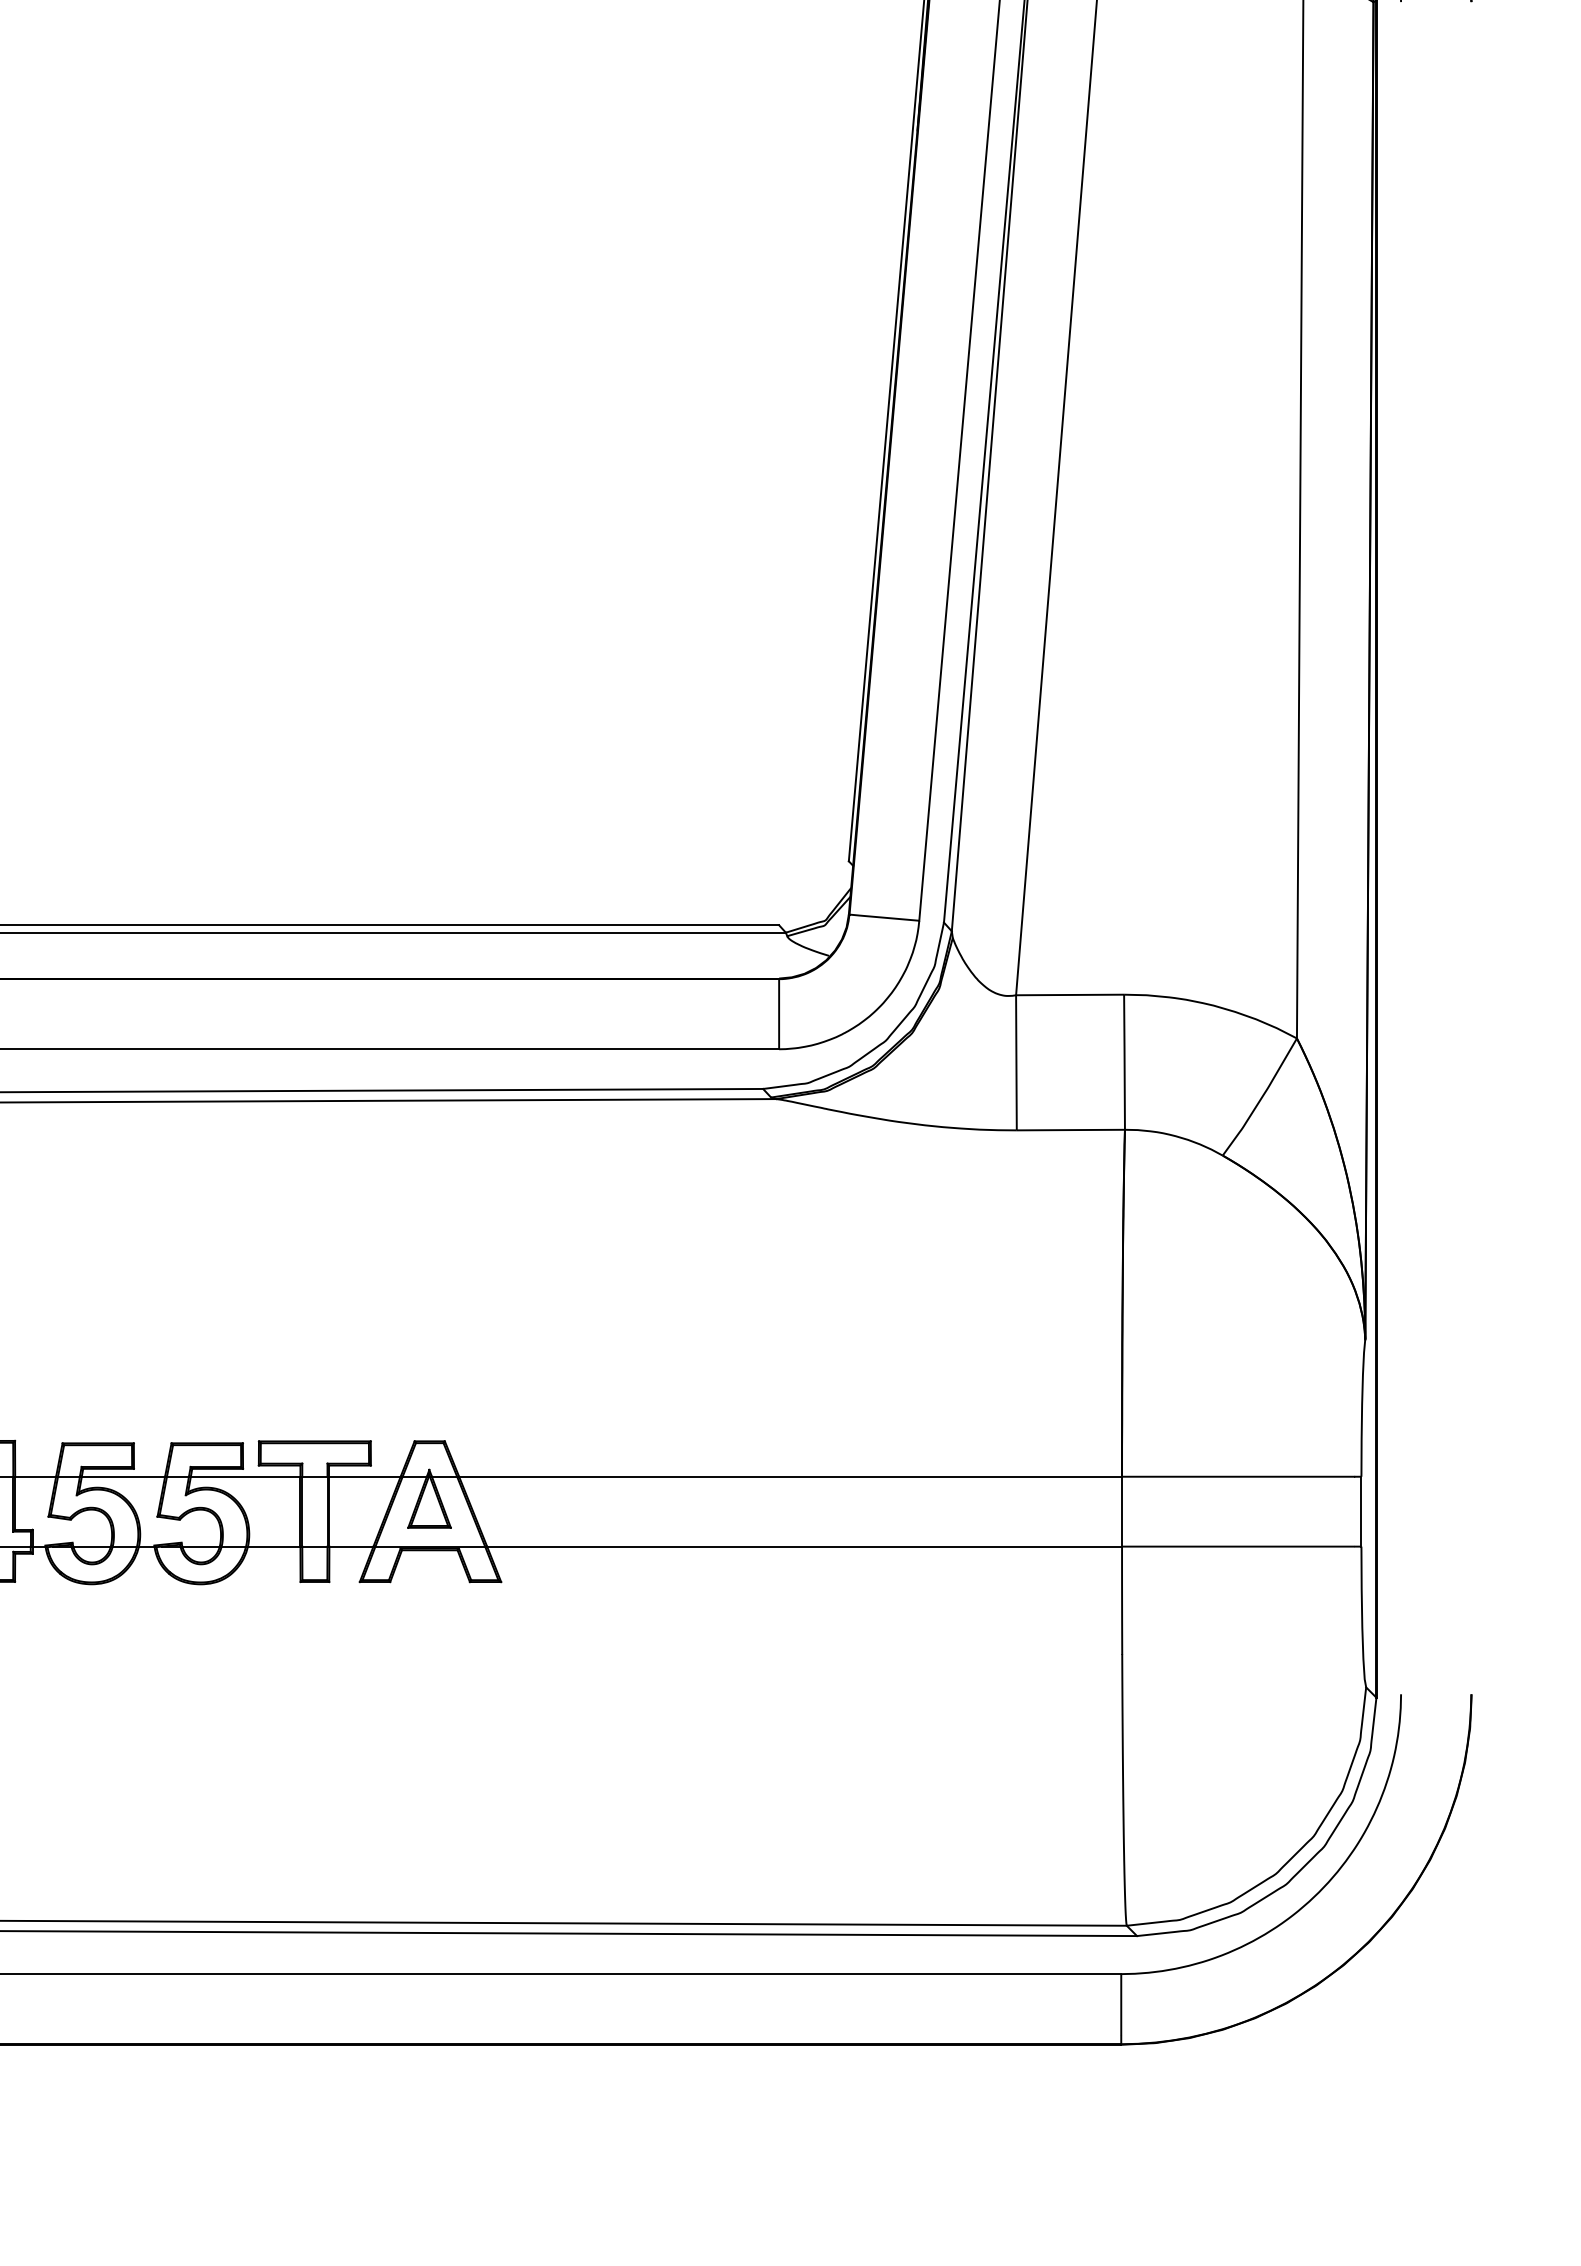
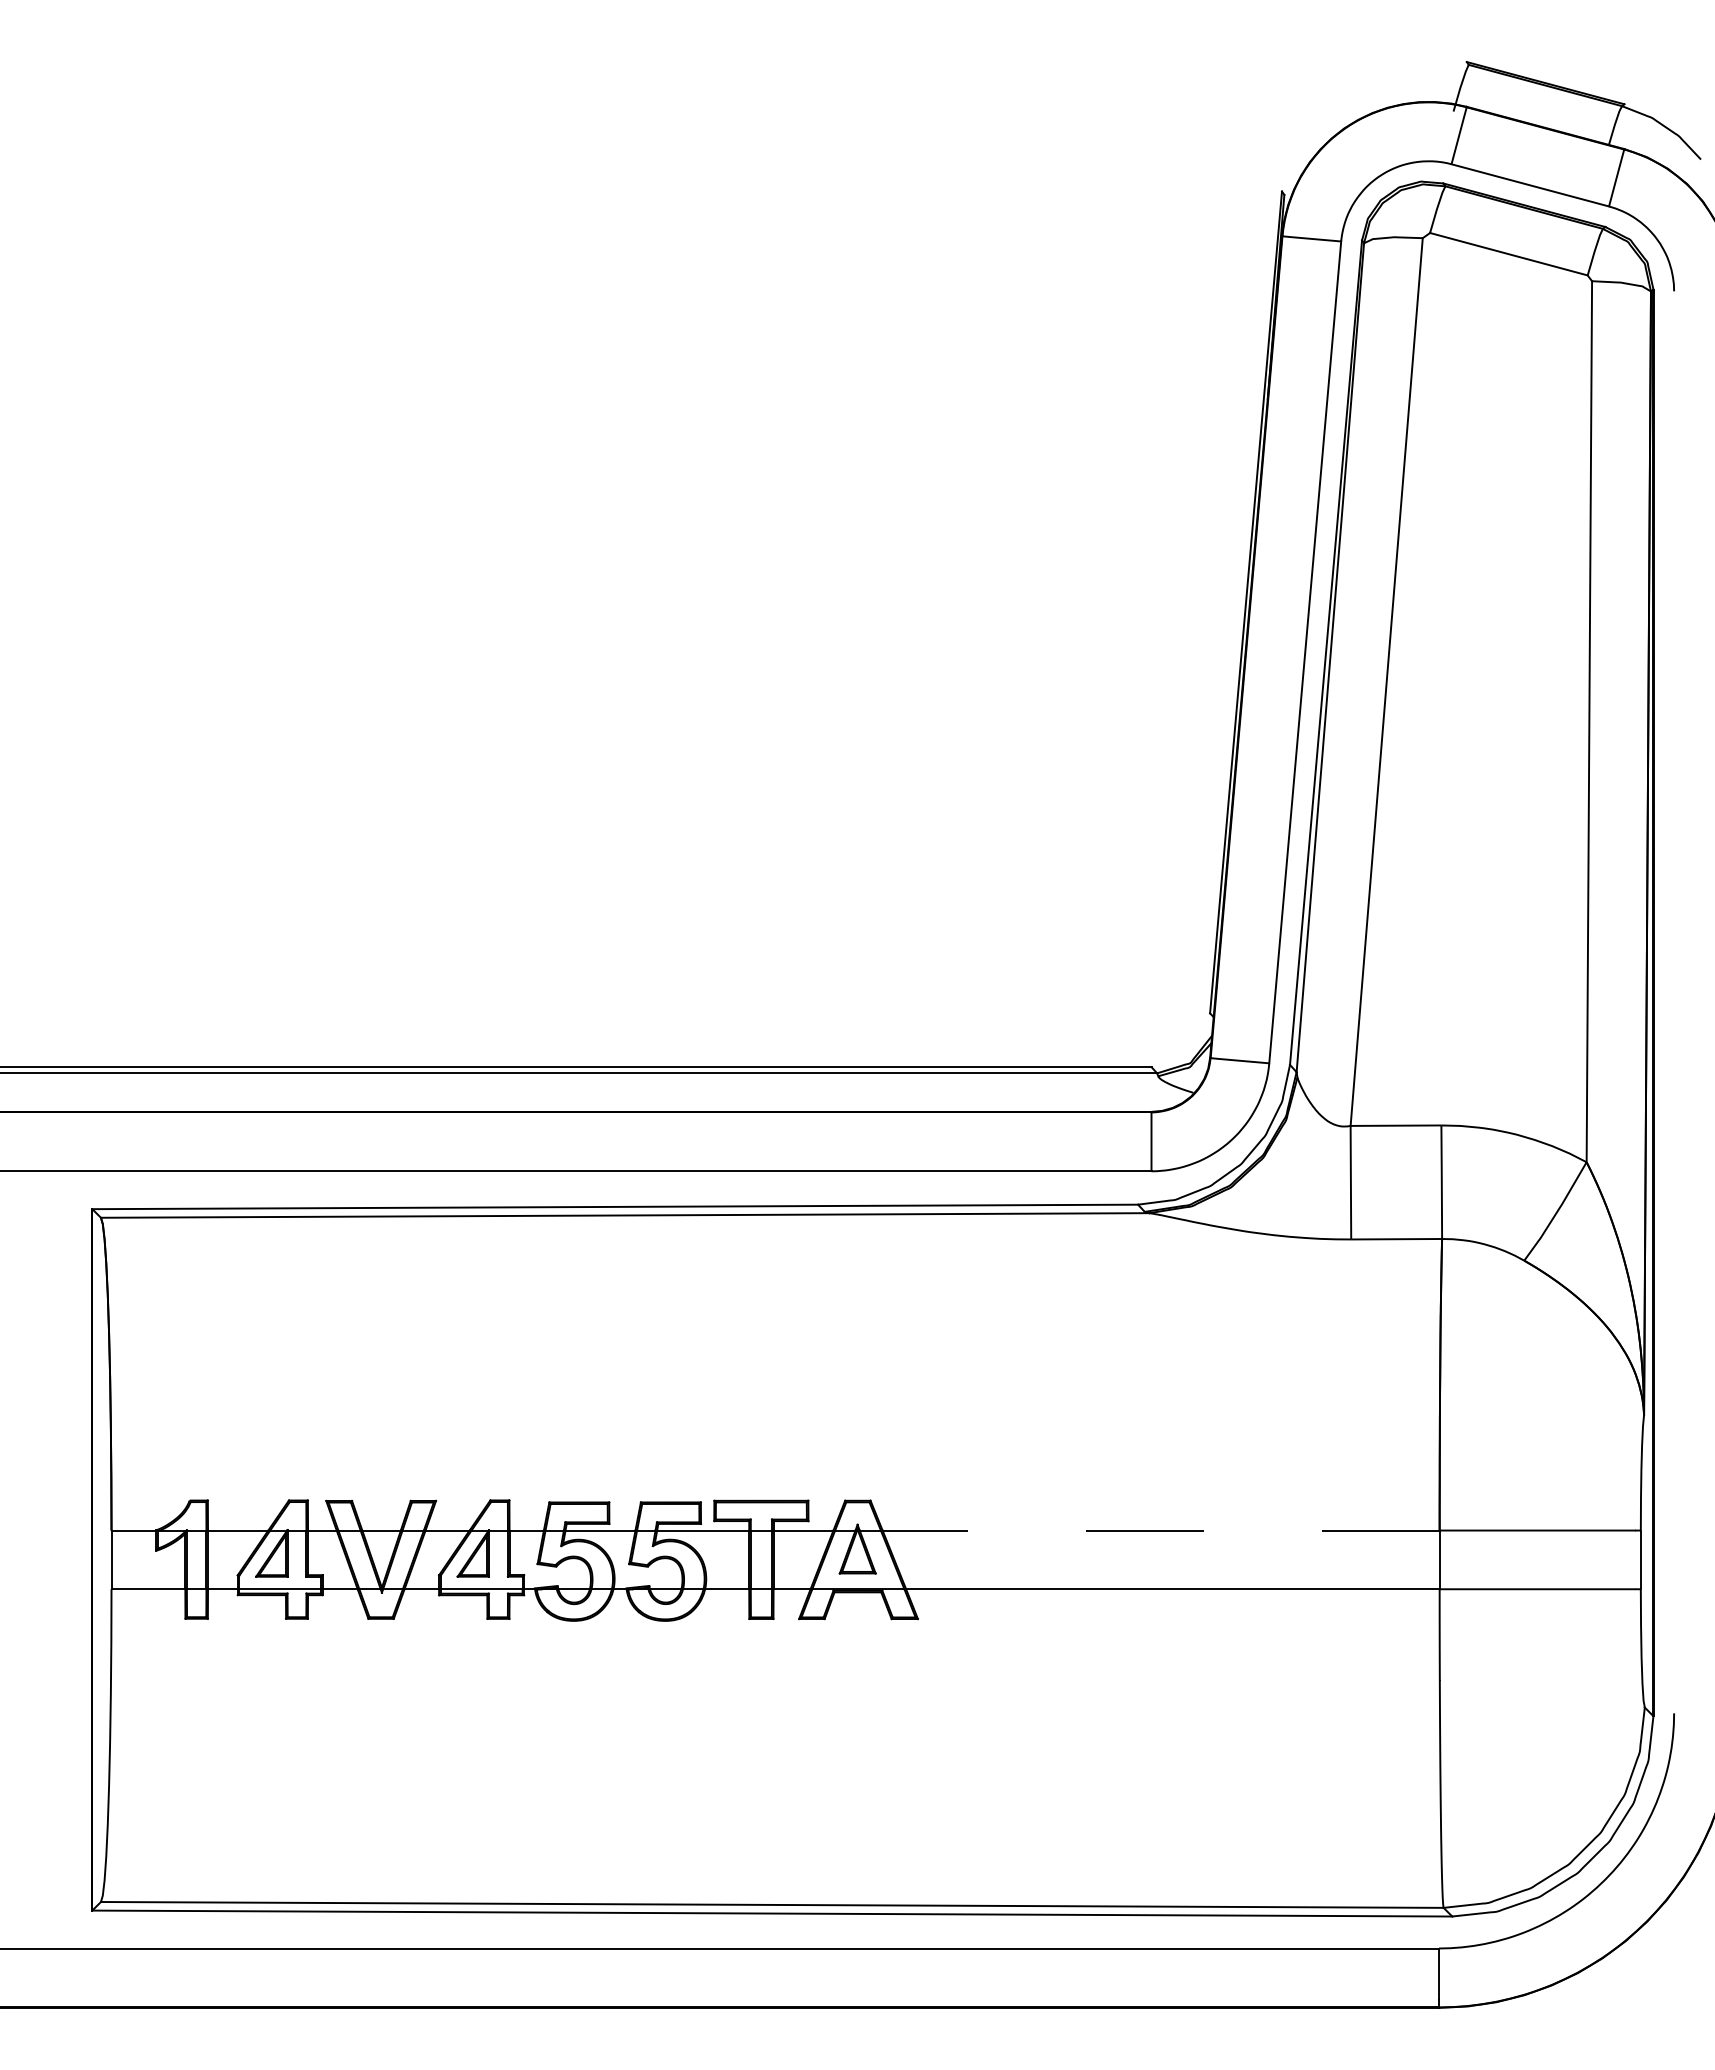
line: (791, 1476) -> (1161, 1530), solid -> dashed

